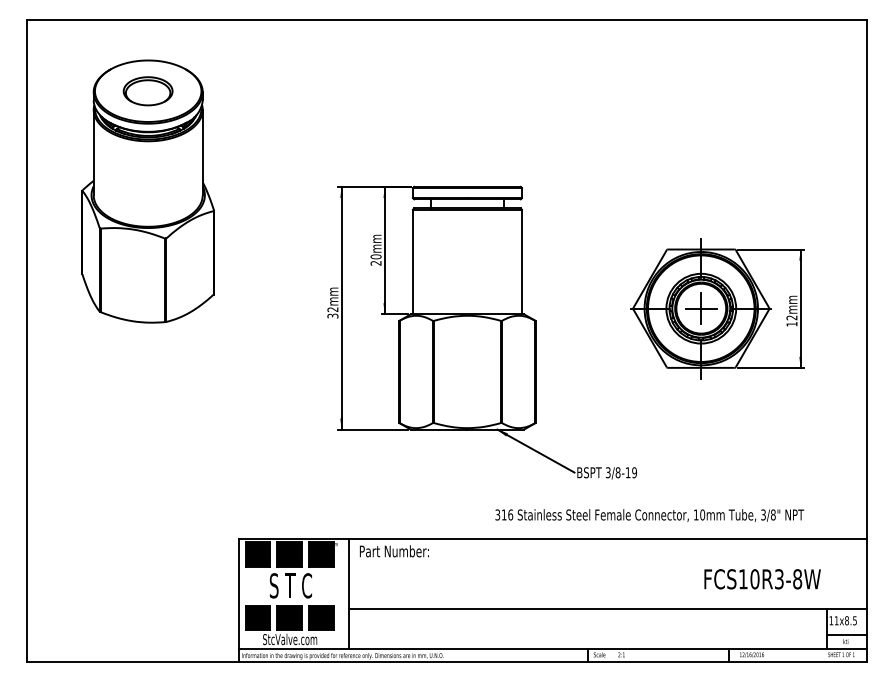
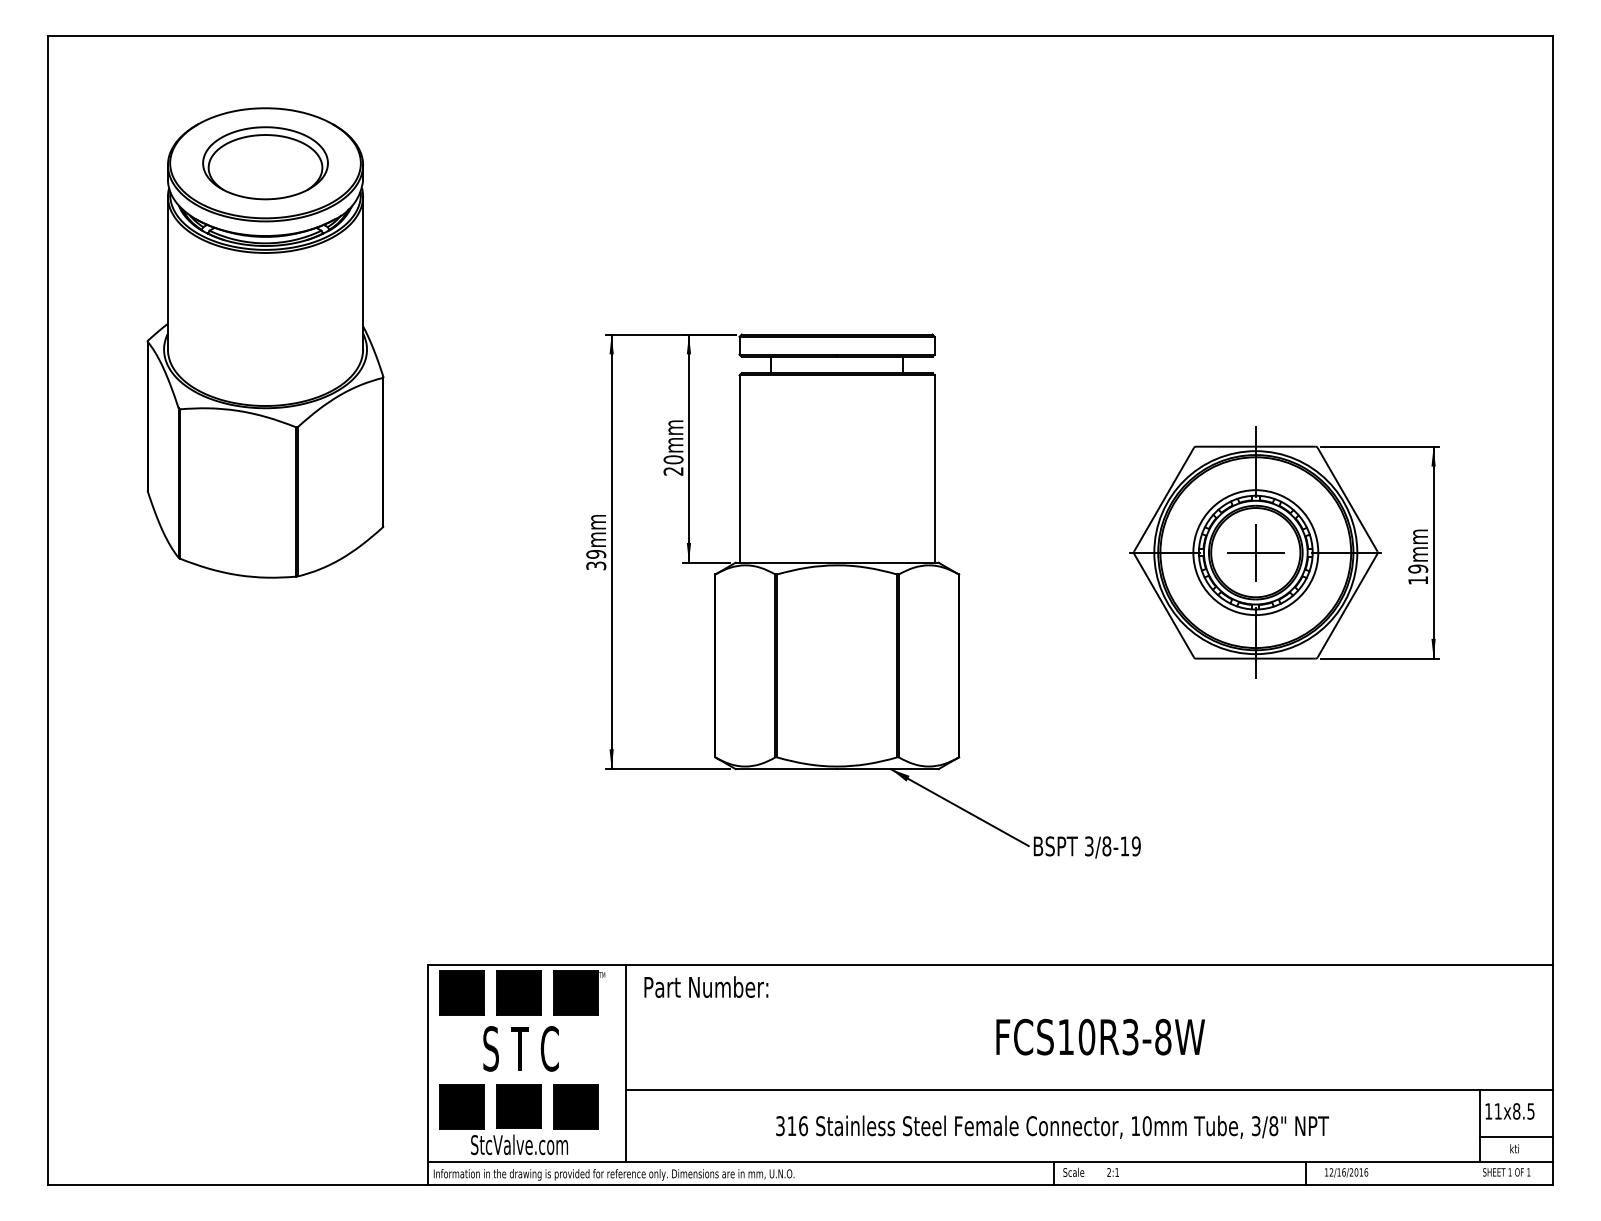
part: (147, 91) -> (264, 163), size x1.43
text: (332, 309) -> (595, 554), 32mm -> 39mm
text: (791, 317) -> (1417, 568), 12mm -> 19mm
text: (649, 515) -> (1052, 1127), moved
text: (762, 579) -> (1100, 1037), moved

